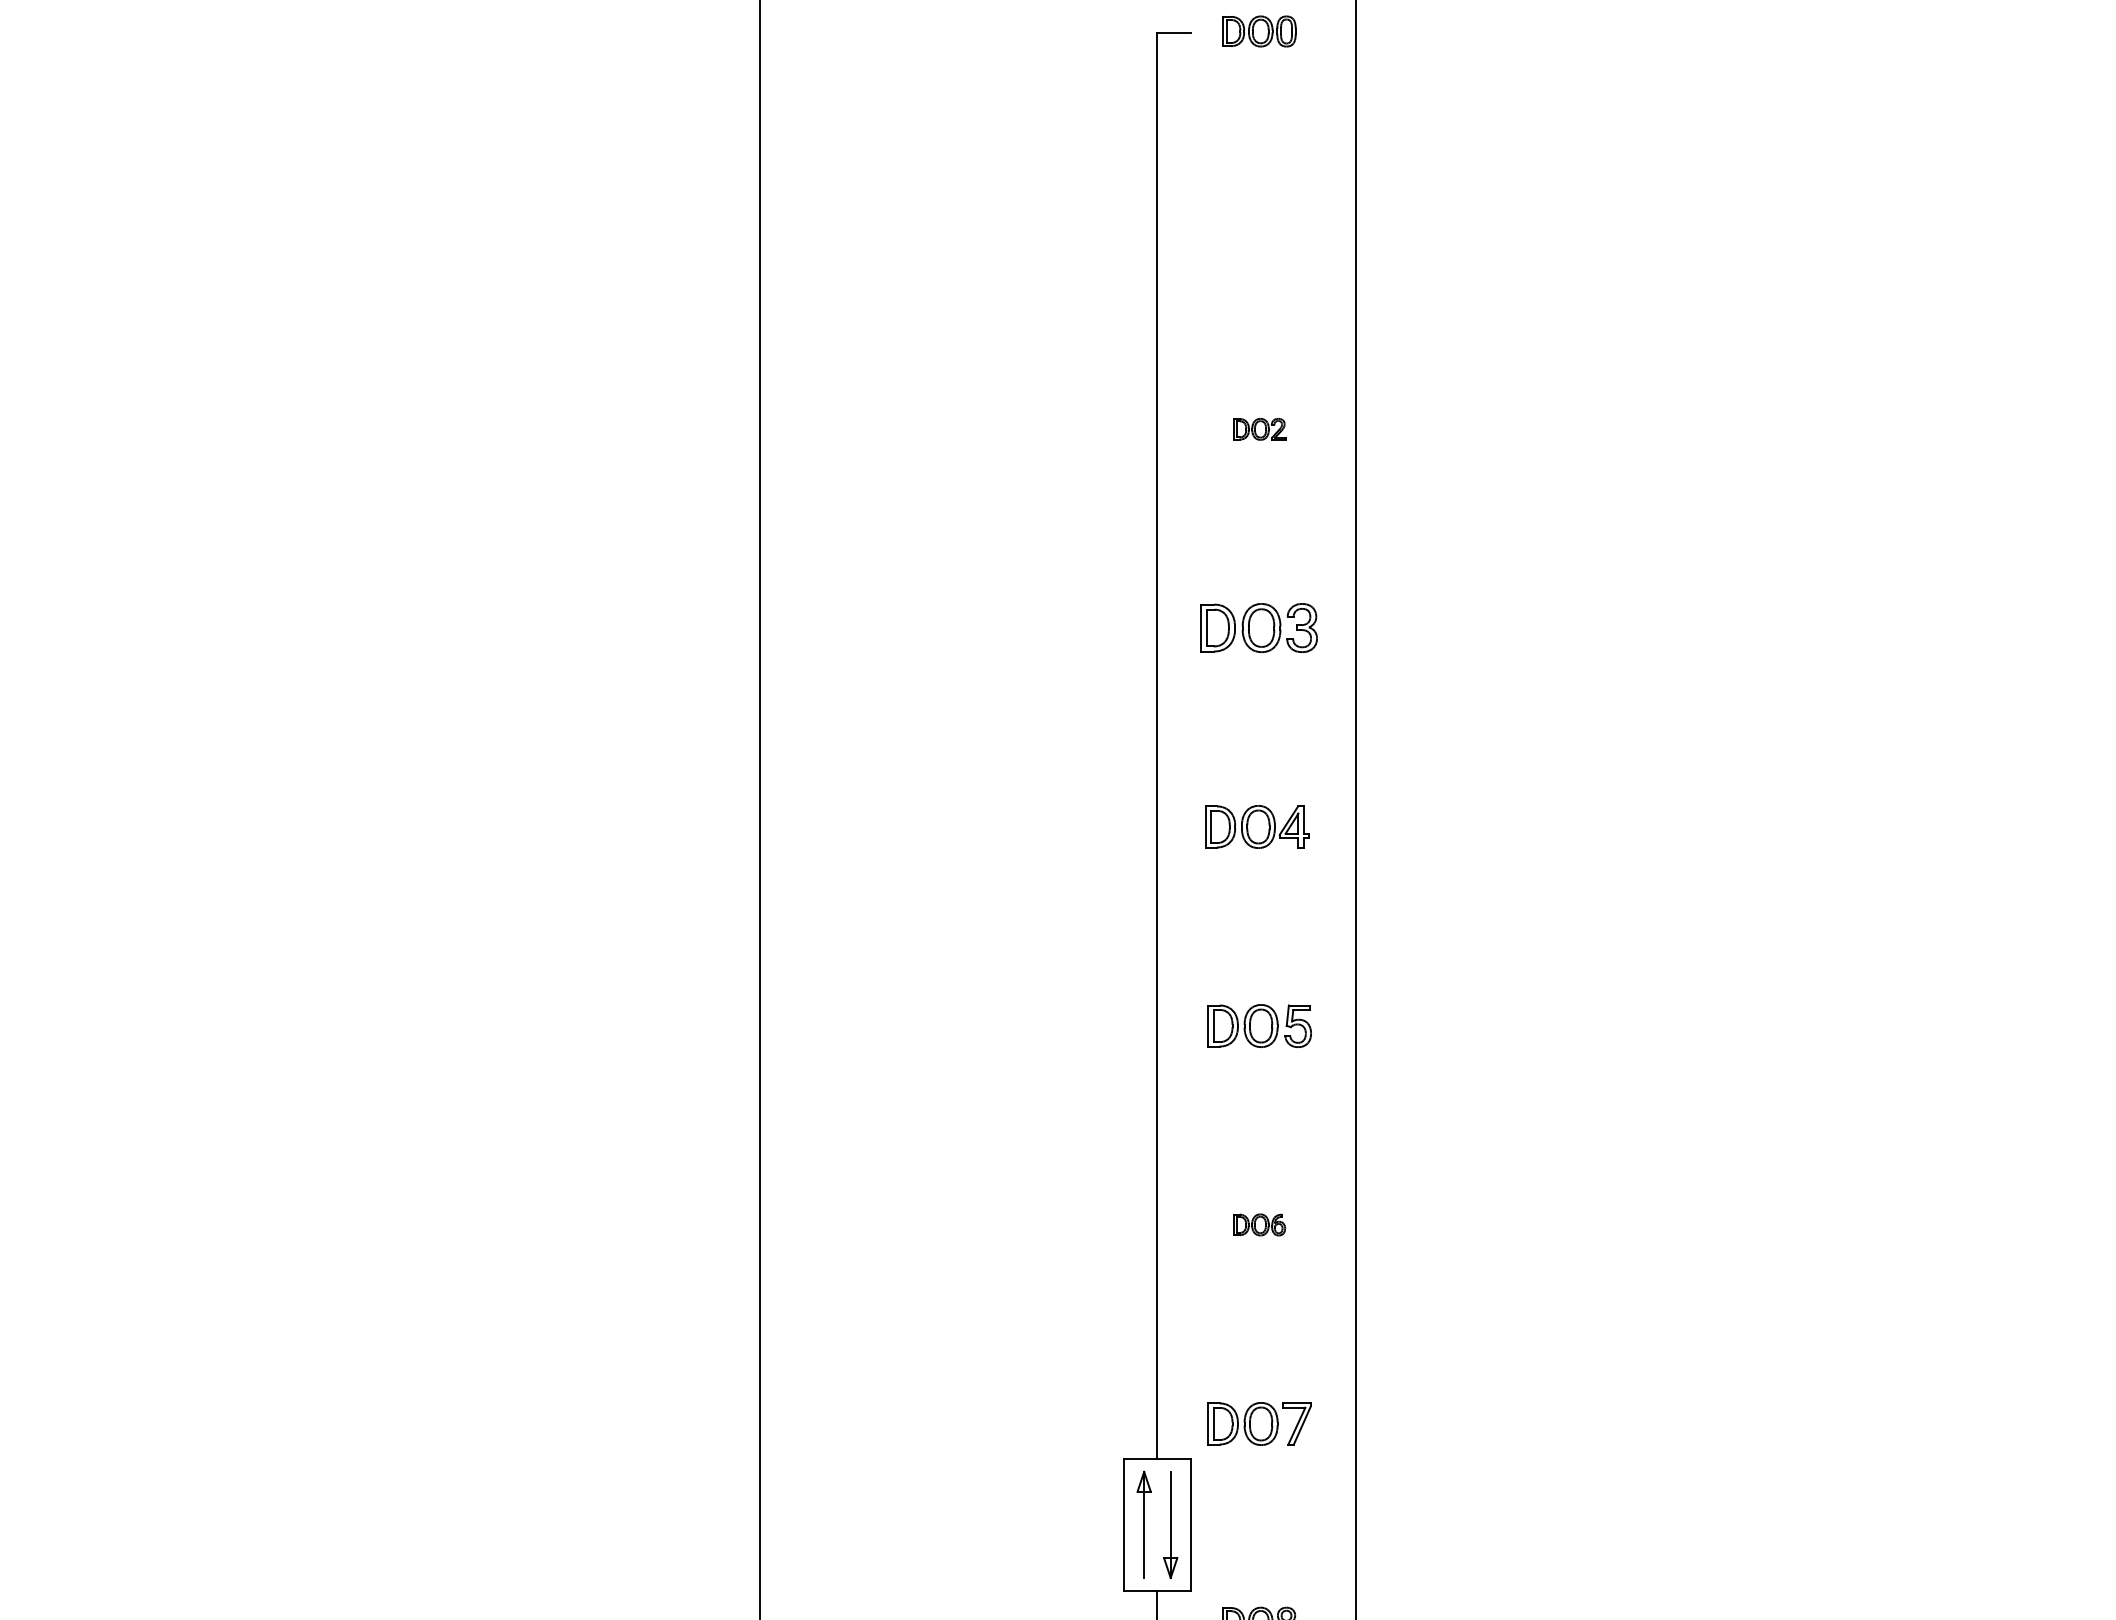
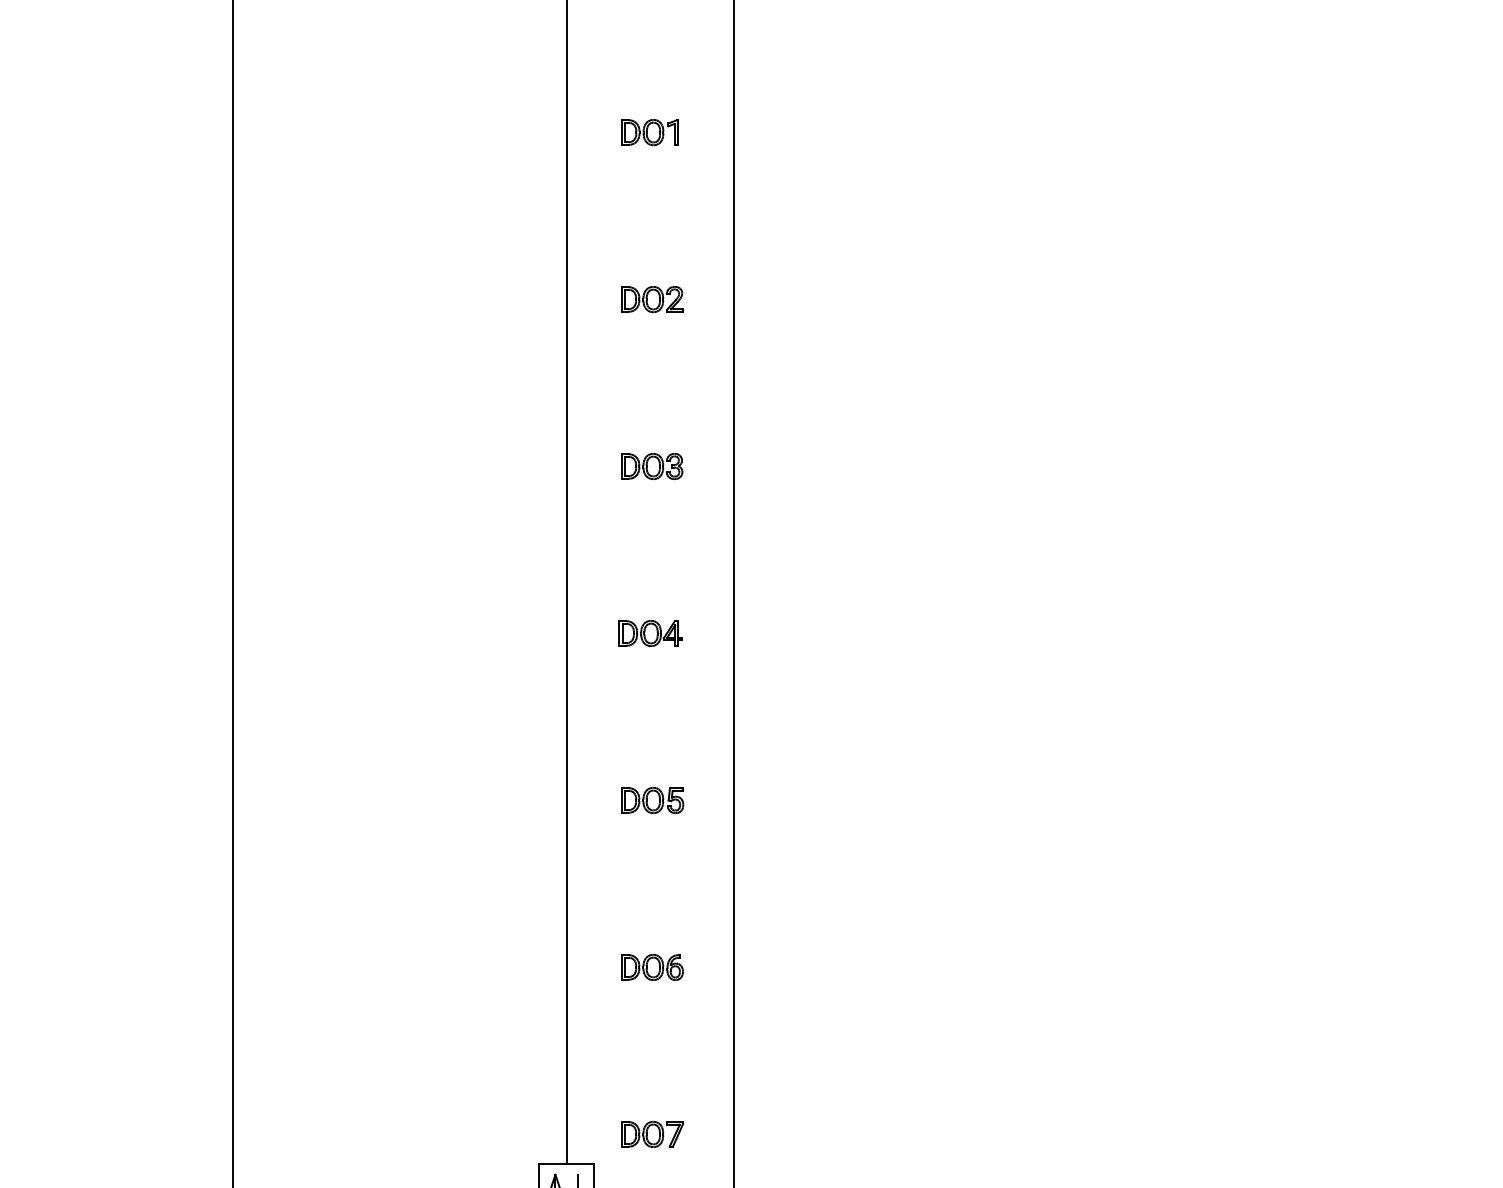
part: (1256, 230) -> (649, 132), added
part: (1259, 429) -> (652, 299), size x1.43
part: (1259, 628) -> (652, 466), size x0.62
part: (1257, 827) -> (650, 633), size x0.71
part: (1259, 1025) -> (652, 800), size x0.71
part: (1259, 1224) -> (652, 967), size x1.43
part: (1259, 1423) -> (652, 1134), size x0.71

